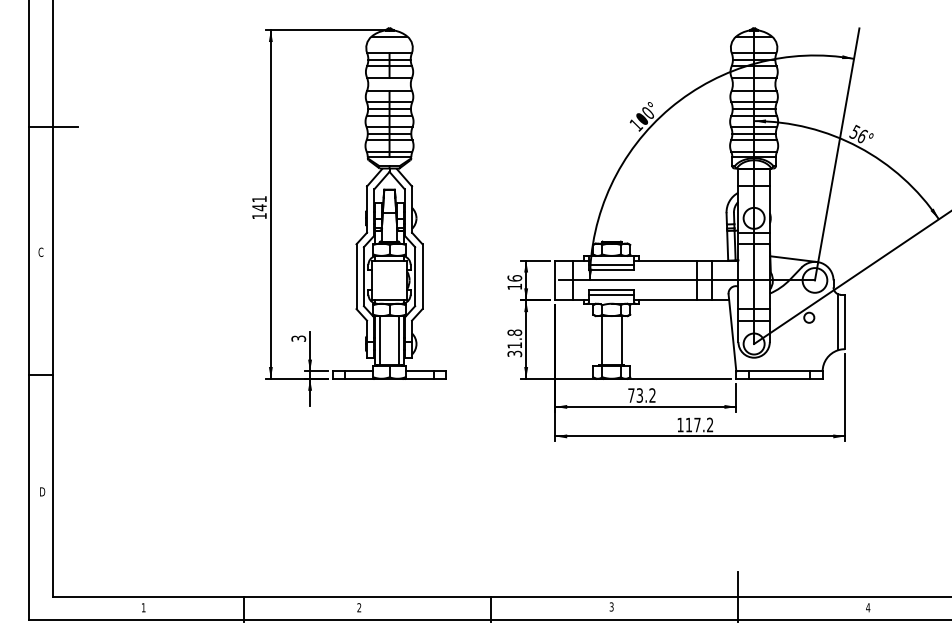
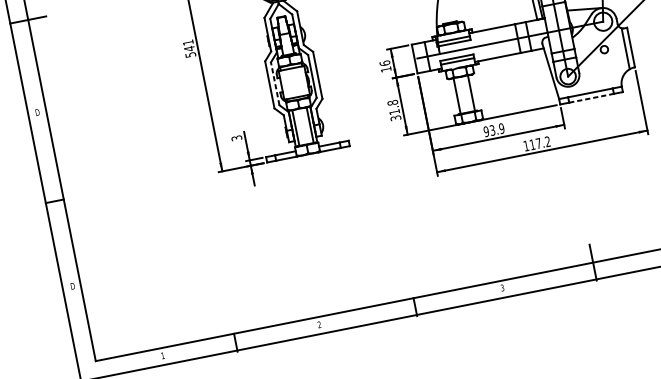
text: (259, 216) -> (190, 55), 141 -> 541
text: (40, 251) -> (36, 112), C -> D
line: (363, 276) -> (274, 83), solid -> dashed
line: (779, 378) -> (591, 98), solid -> dashed
text: (641, 395) -> (493, 130), 73.2 -> 93.9

